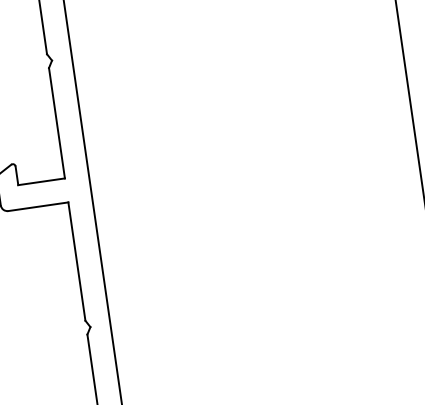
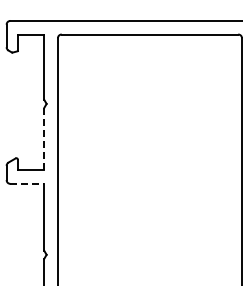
line: (57, 123) -> (44, 139), solid -> dashed
line: (38, 206) -> (27, 183), solid -> dashed

